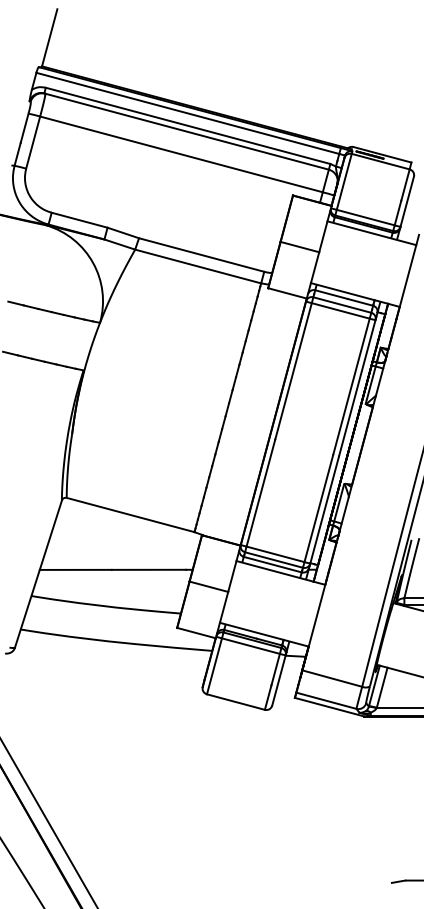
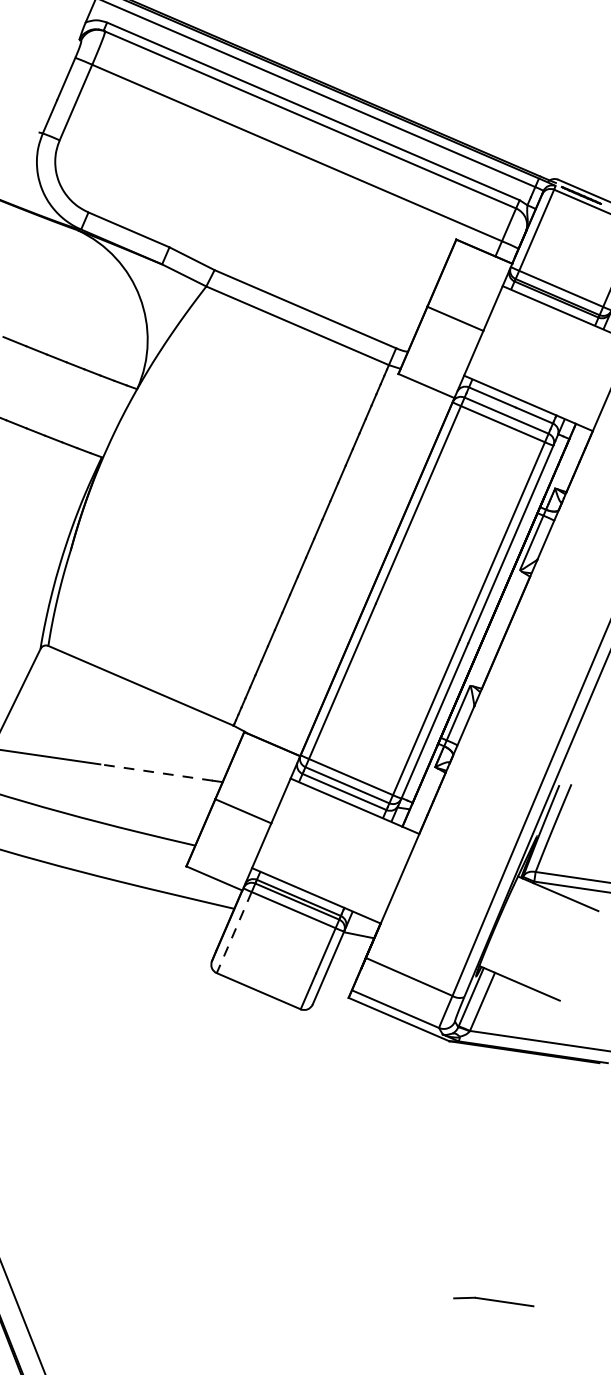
line: (148, 569) -> (156, 771), solid -> dashed
line: (214, 666) -> (234, 932), solid -> dashed

